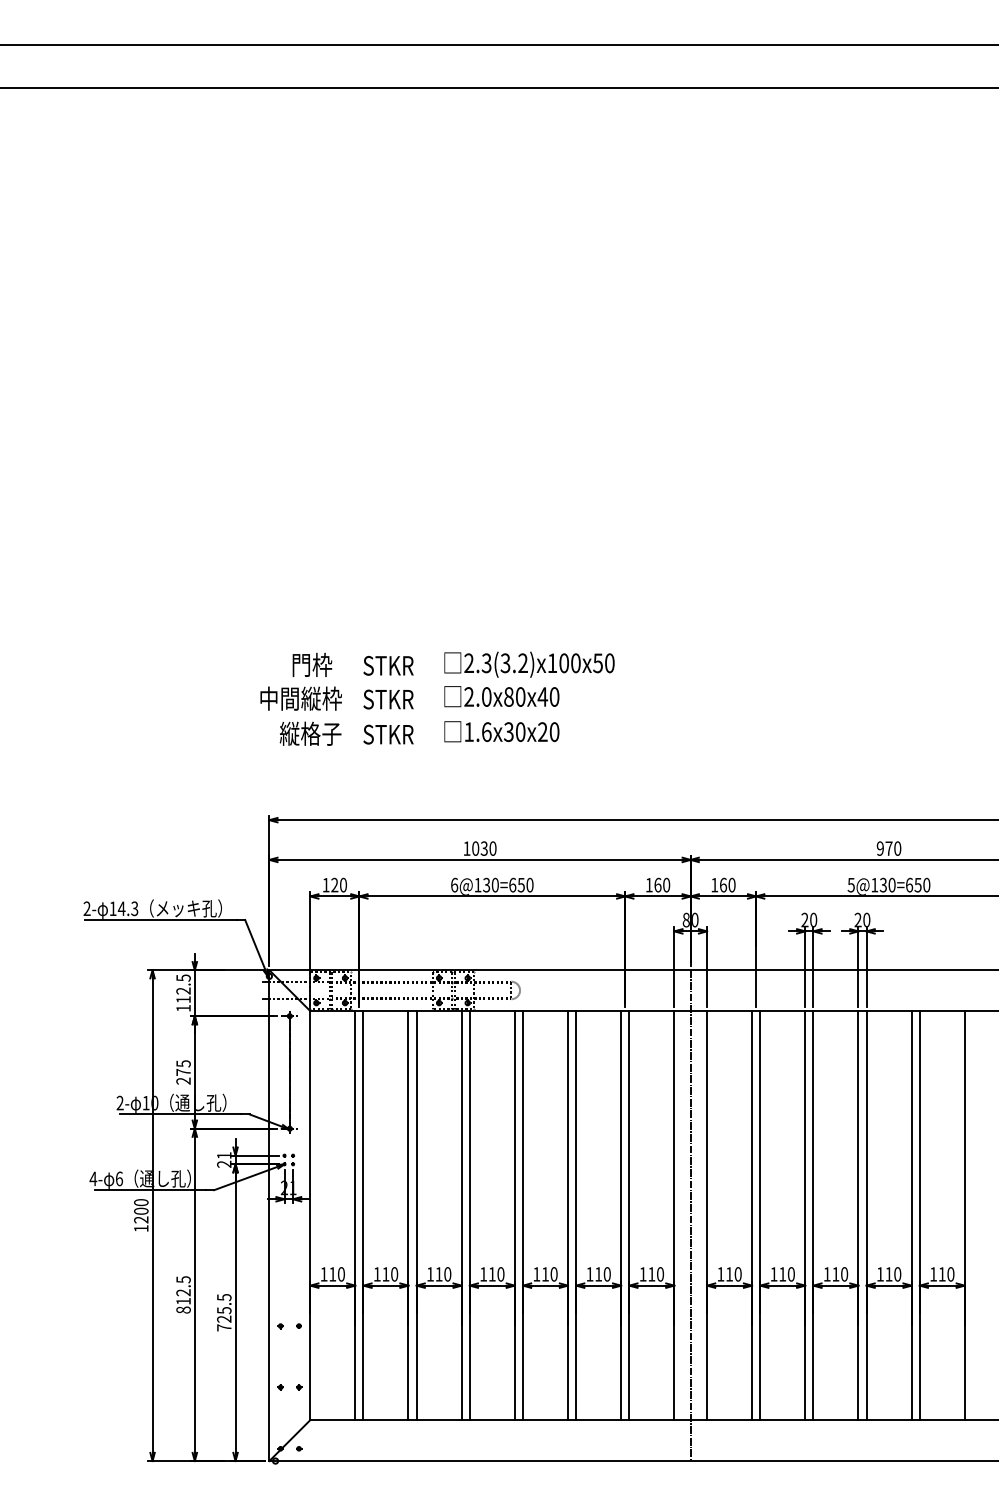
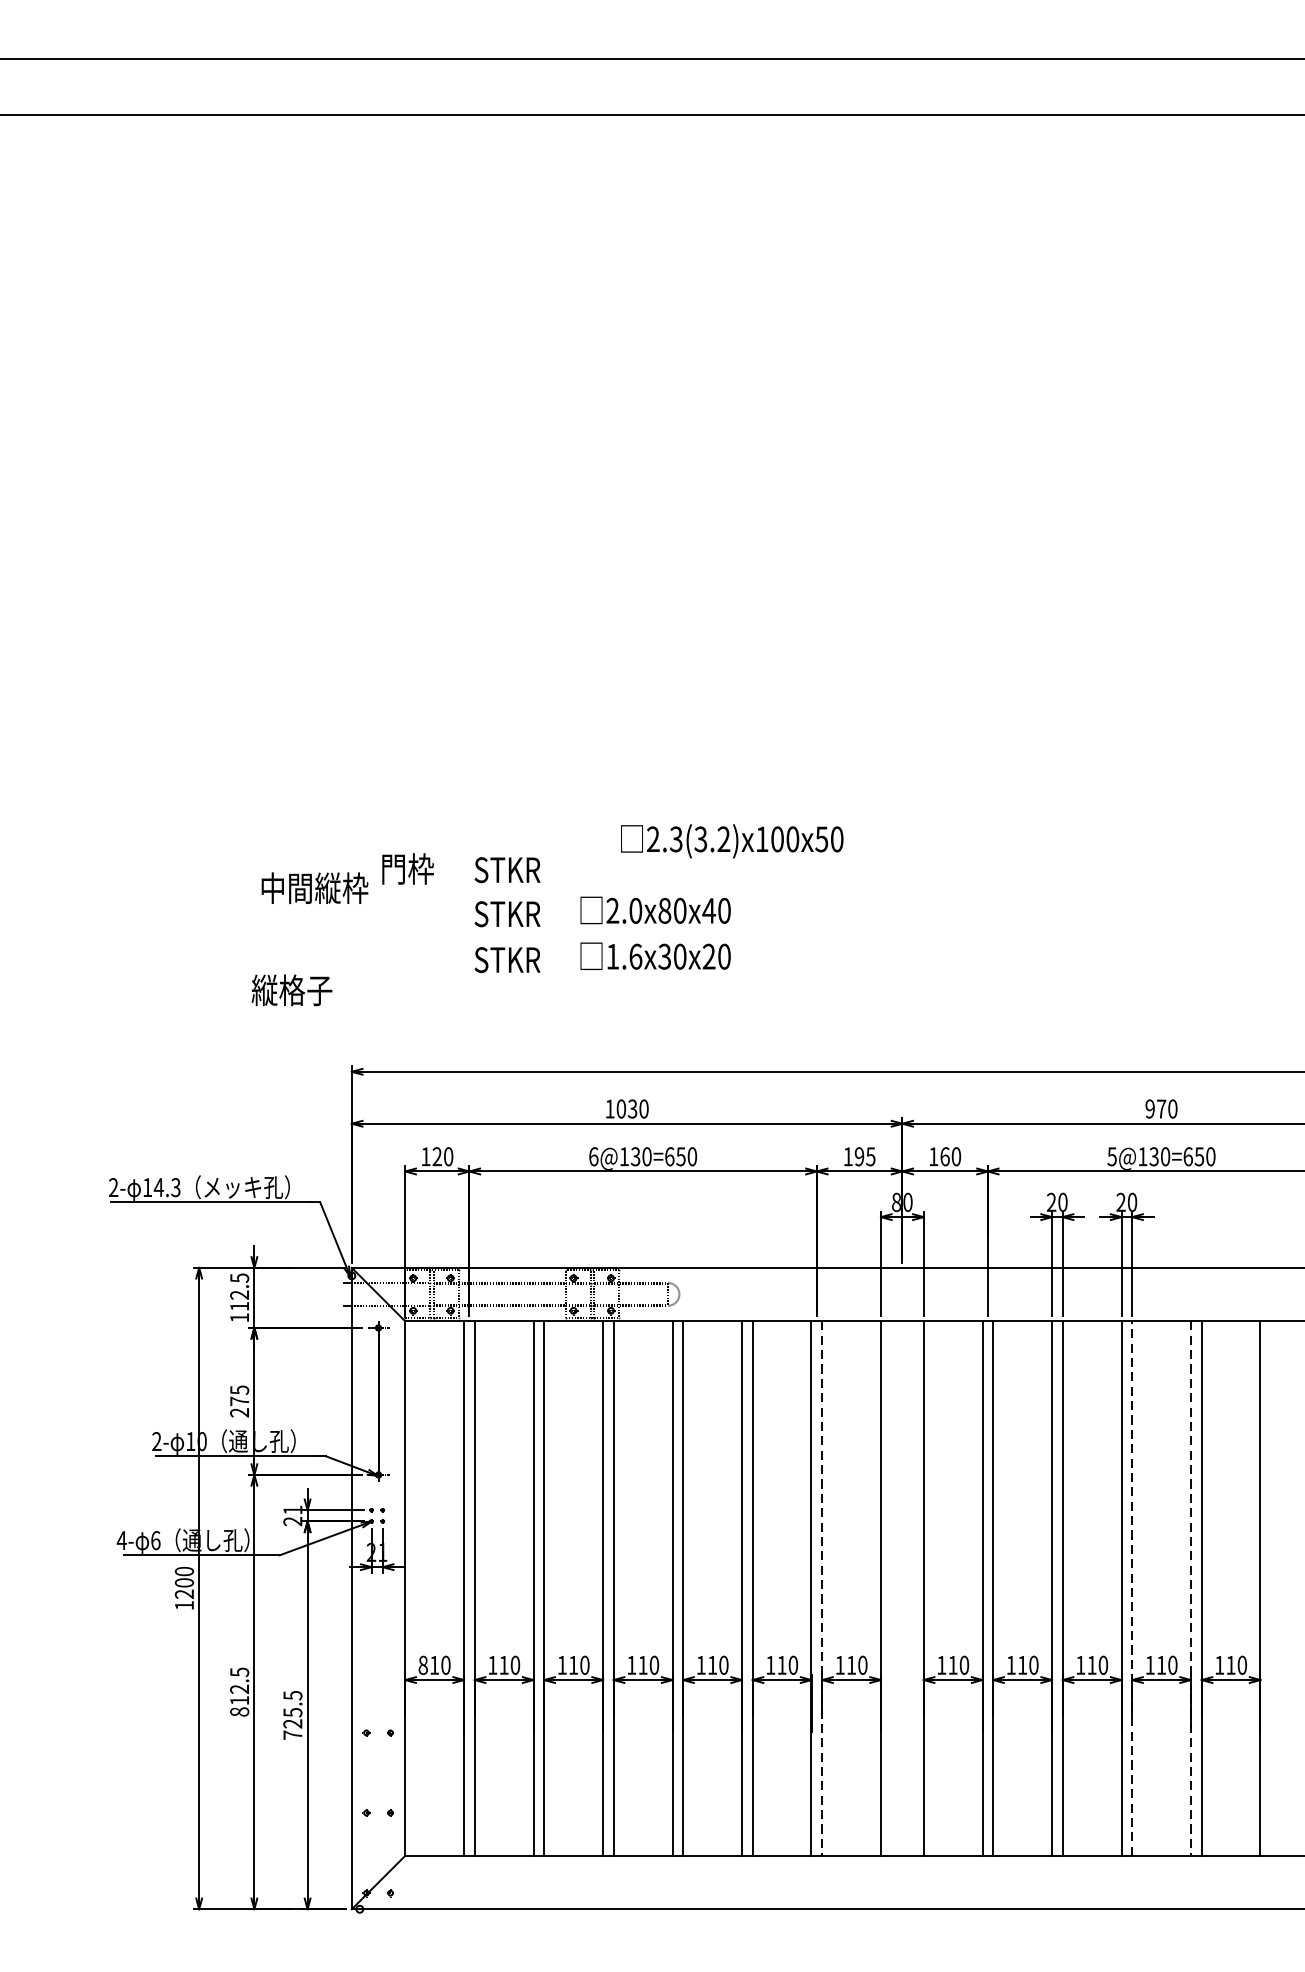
text: (529, 664) -> (732, 840), moved
text: (300, 698) -> (314, 887), moved
text: (310, 733) -> (291, 989), moved
text: (662, 884) -> (865, 1155), 160 -> 195
line: (629, 1215) -> (822, 1588), solid -> dashed
line: (690, 1215) -> (902, 1588), removed
line: (866, 1215) -> (1132, 1588), solid -> dashed
line: (911, 1215) -> (1190, 1588), solid -> dashed
text: (323, 1274) -> (422, 1665), 110 -> 810

